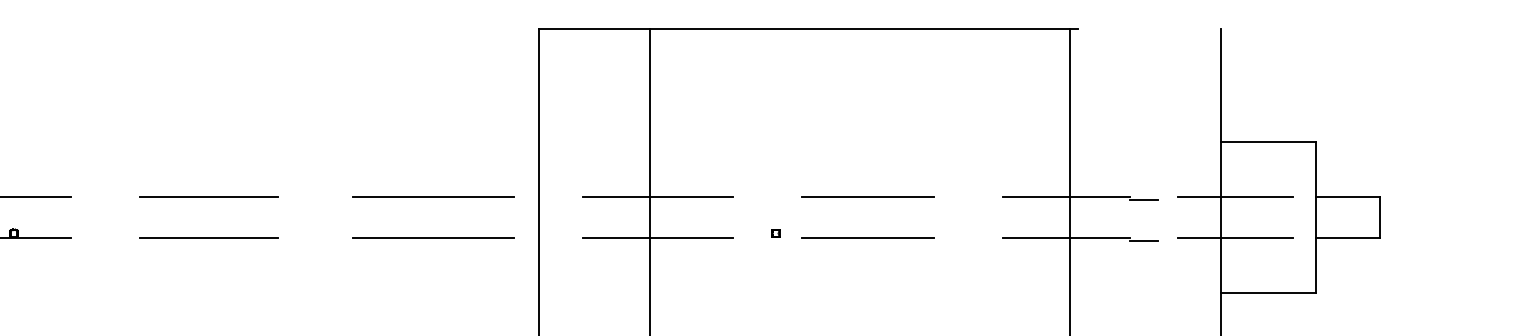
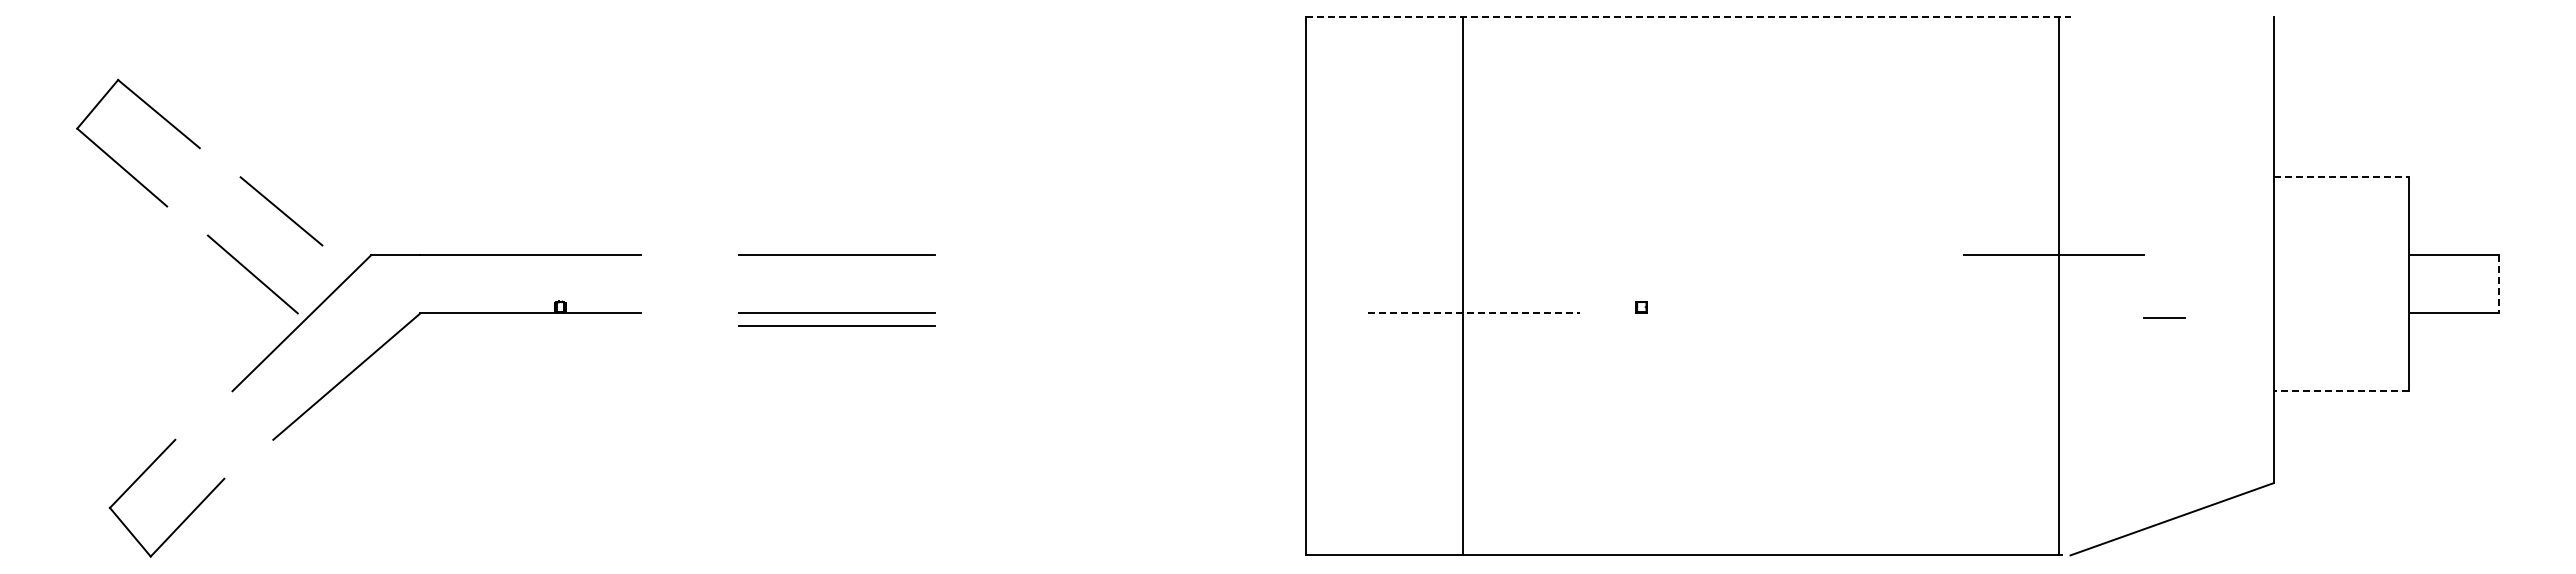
line: (808, 29) -> (1688, 17), solid -> dashed
line: (1268, 142) -> (2341, 177), solid -> dashed
line: (433, 197) -> (1155, 255), removed
line: (657, 197) -> (1473, 255), removed
line: (867, 197) -> (1772, 255), removed
line: (1235, 197) -> (2294, 255), removed
line: (1144, 199) -> (2164, 259), removed
line: (1379, 217) -> (2498, 284), solid -> dashed
line: (433, 238) -> (1155, 313), removed
line: (657, 238) -> (1474, 313), solid -> dashed
line: (867, 238) -> (1772, 313), removed
line: (1066, 238) -> (2054, 313), removed
line: (1235, 238) -> (2294, 313), removed
line: (208, 246) -> (836, 325), added
line: (1268, 292) -> (2340, 391), solid -> dashed

